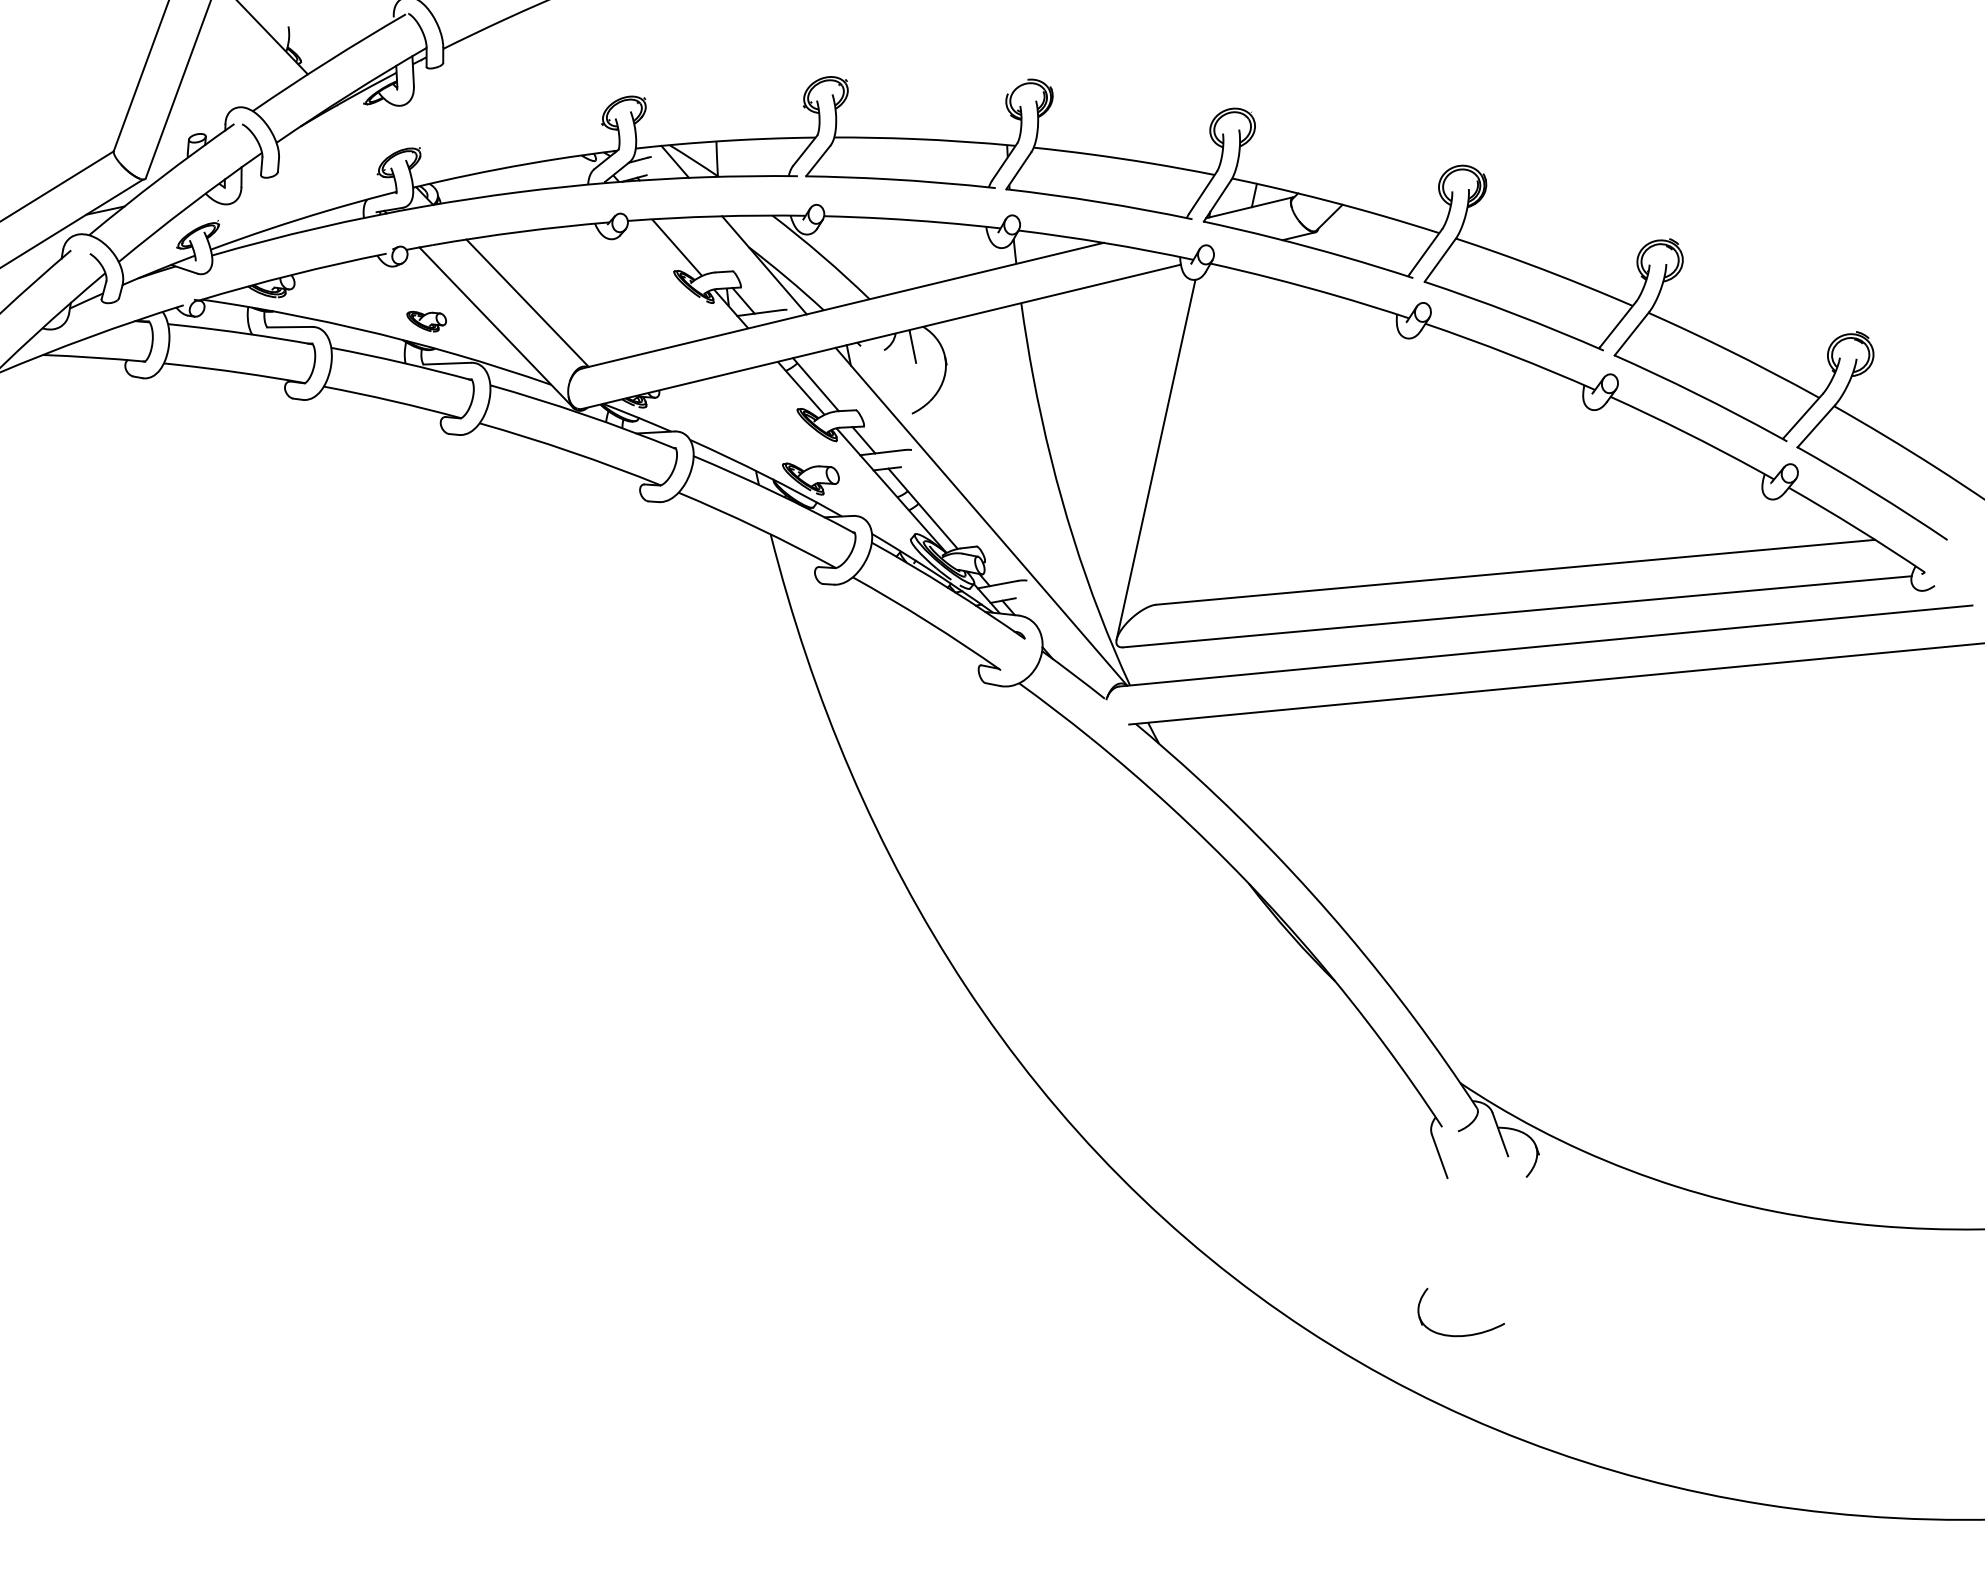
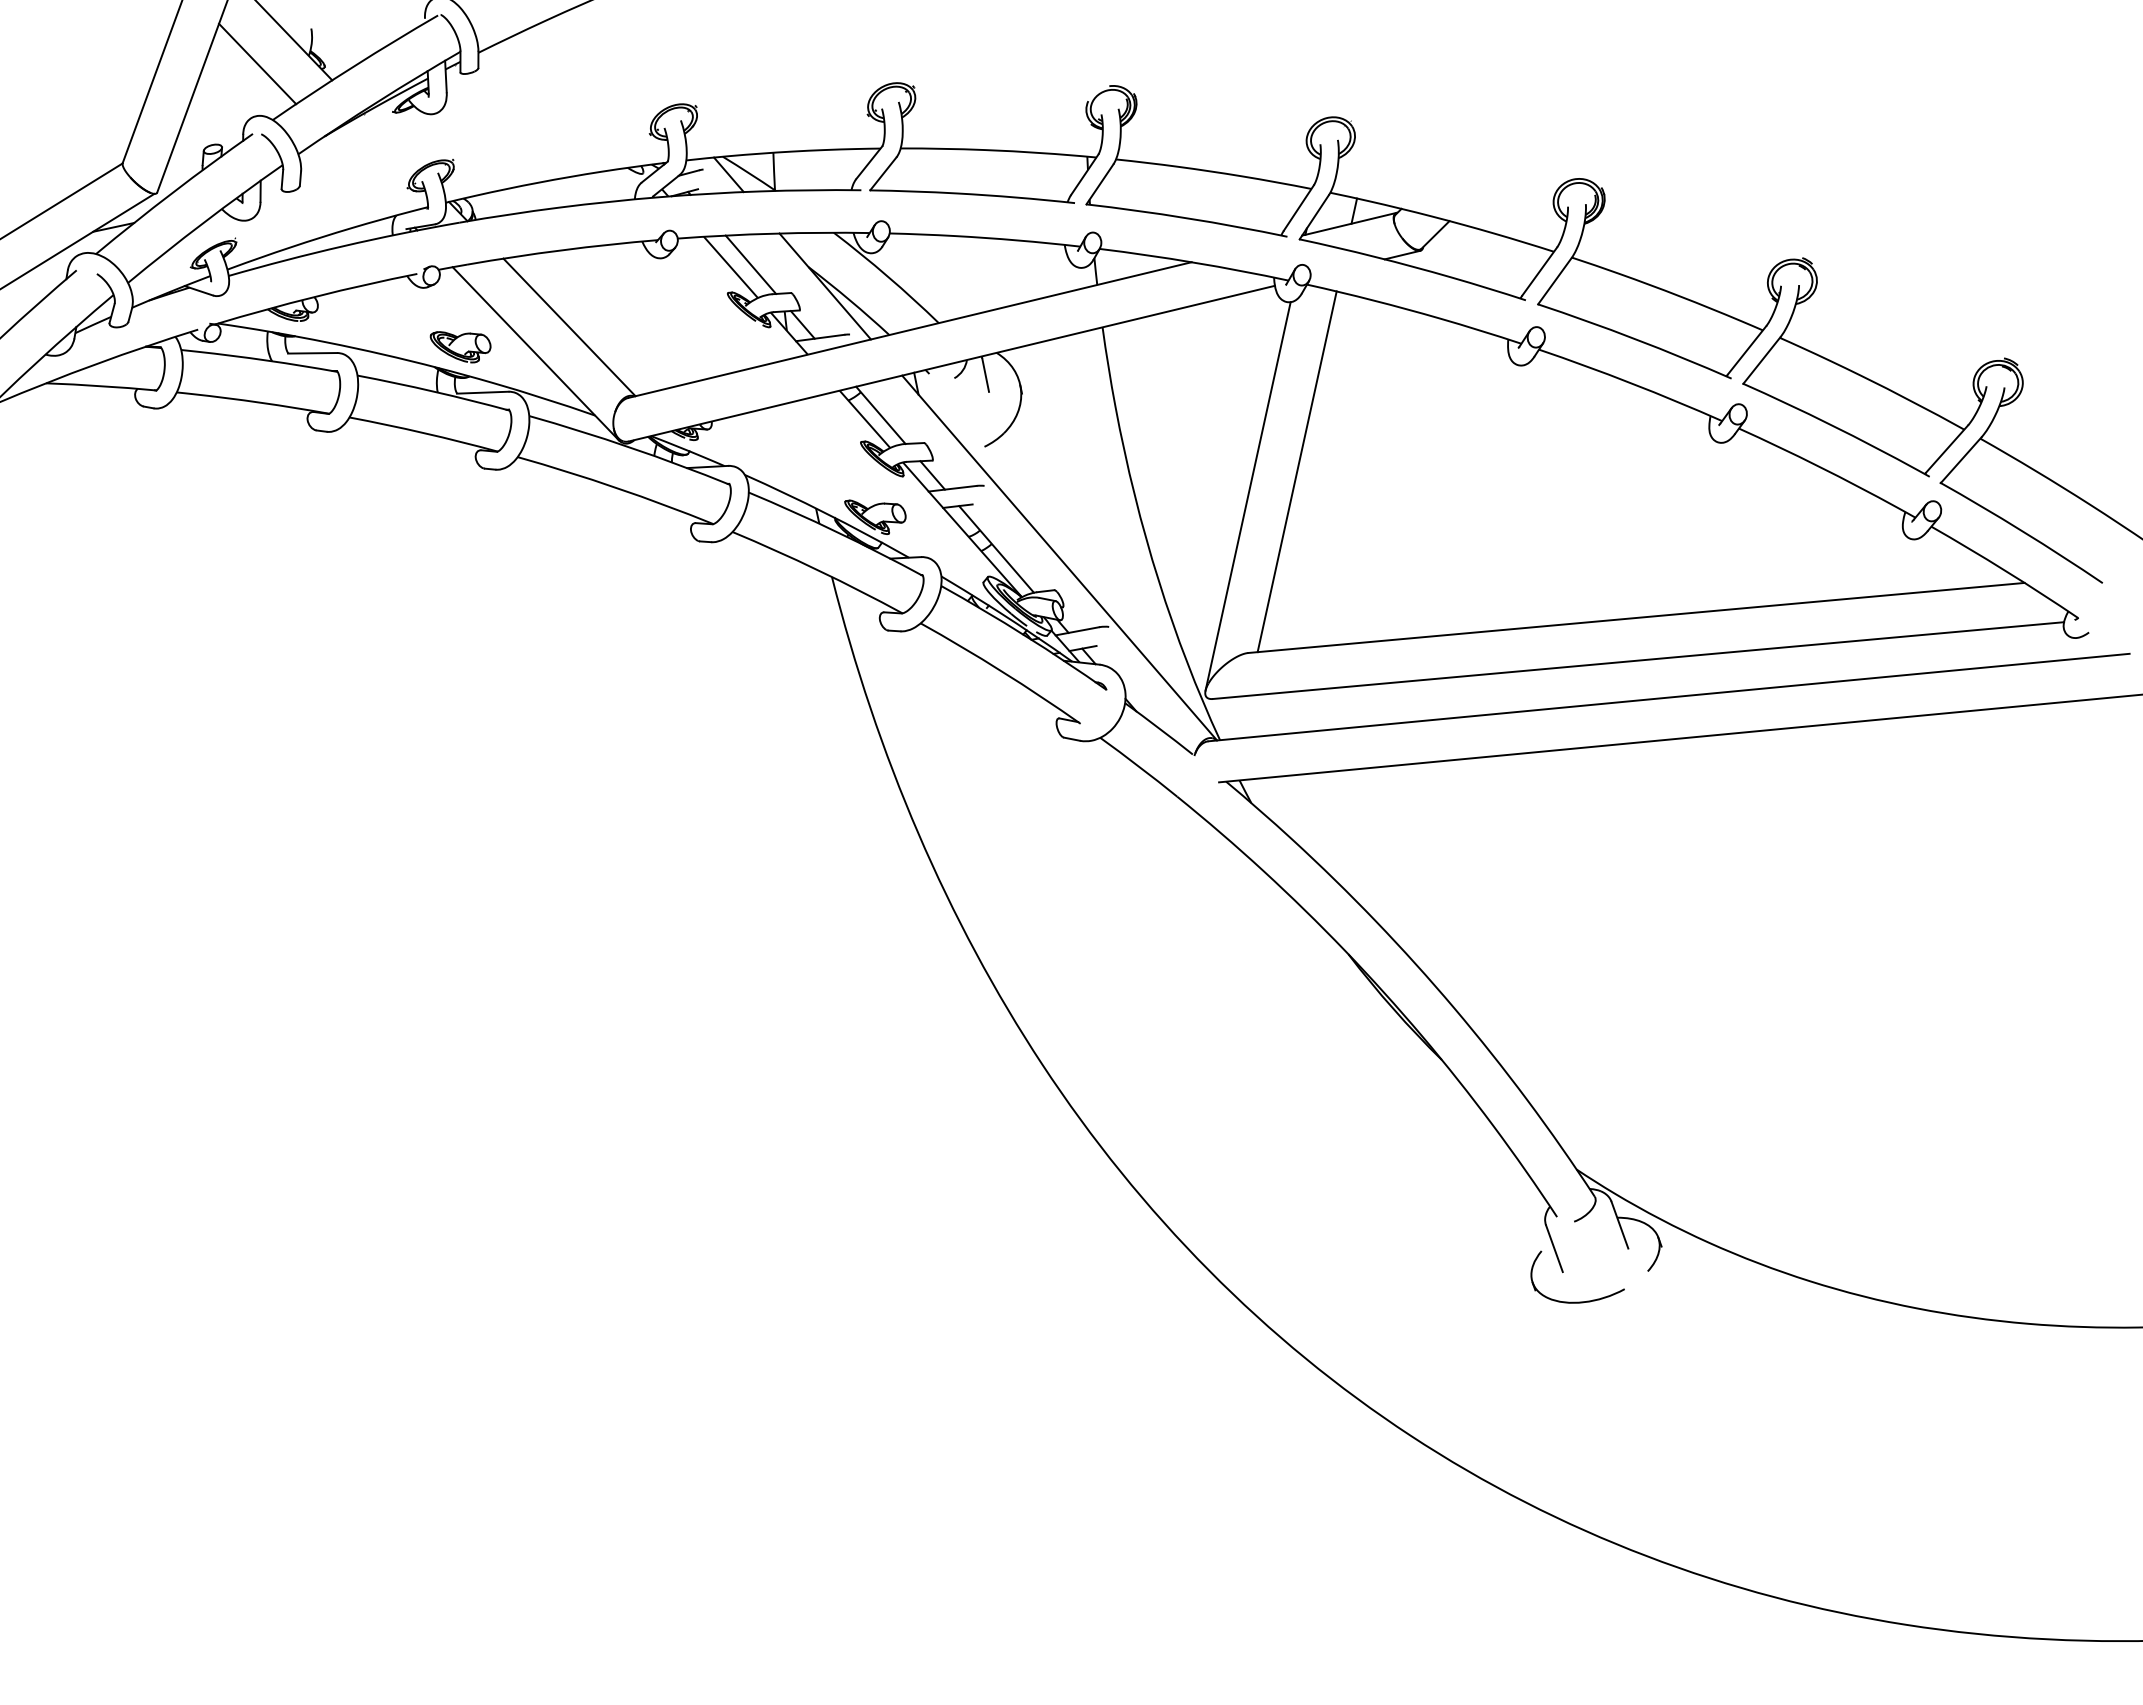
line: (238, 58) -> (257, 63), added
line: (695, 244) -> (750, 264), added
part: (426, 321) -> (460, 347), size x1.43
line: (1200, 436) -> (1296, 471), added
part: (1461, 1334) -> (1577, 1301), moved

